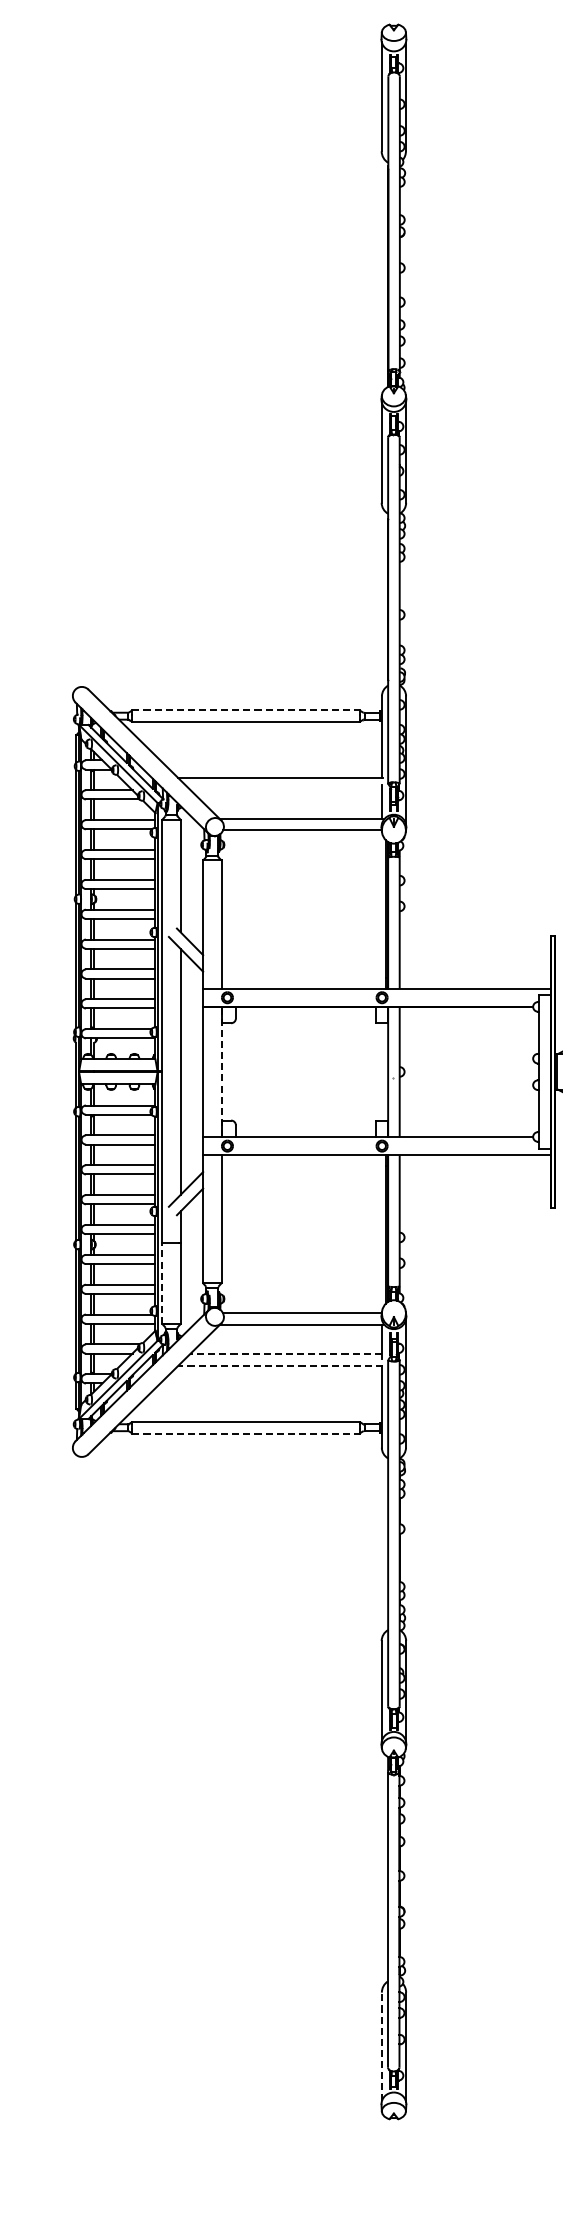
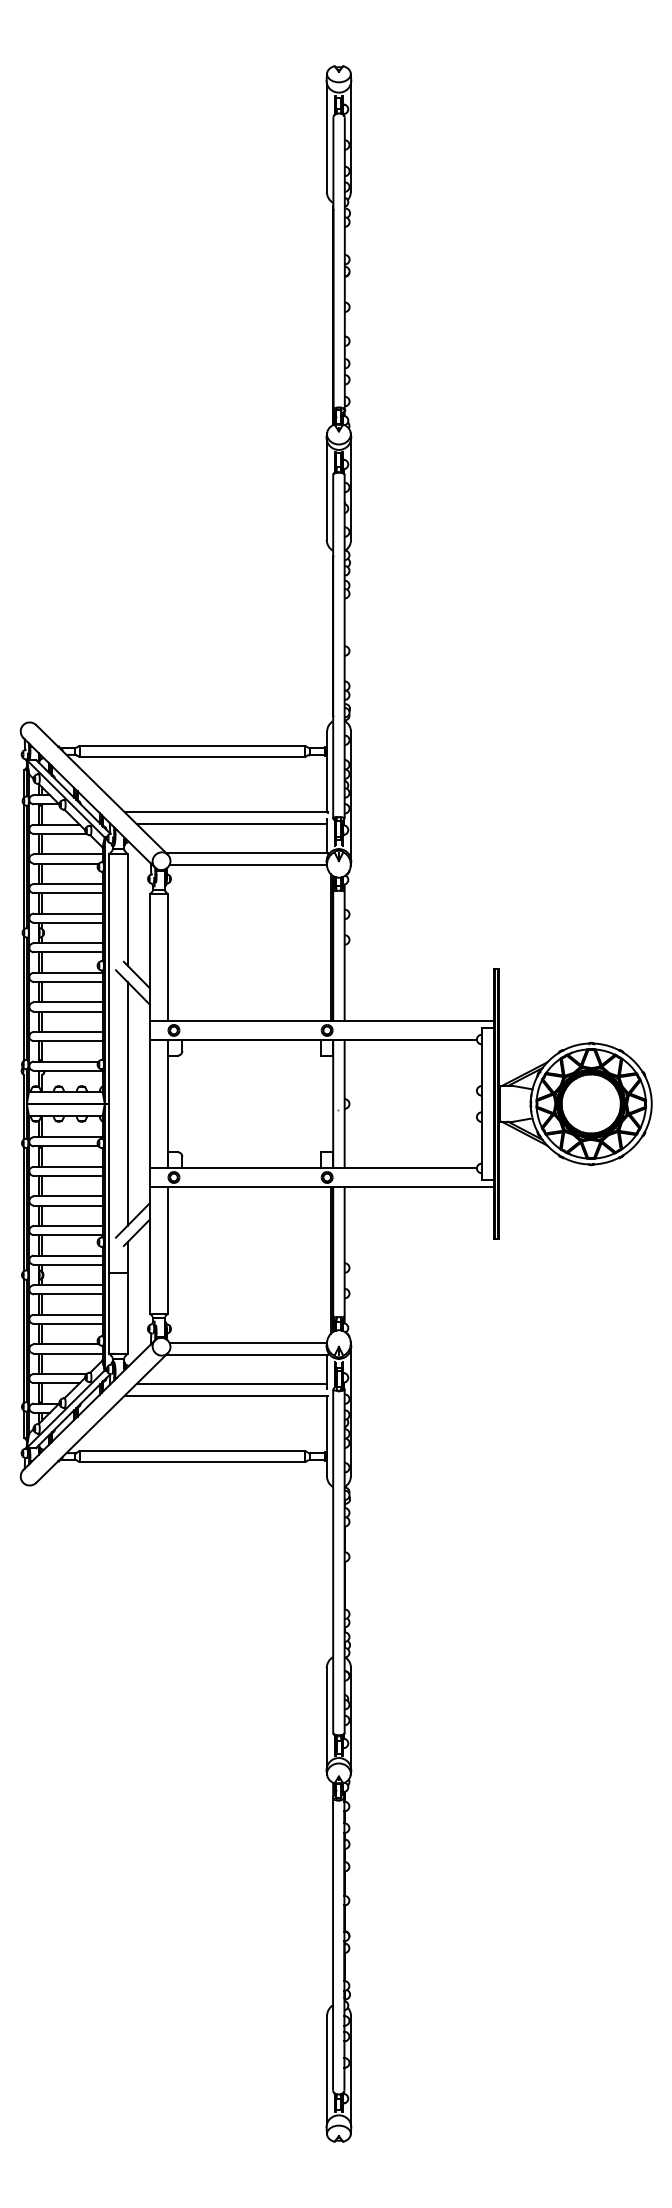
line: (246, 710) -> (192, 745), dashed -> solid
line: (285, 788) -> (231, 823), added
line: (221, 1071) -> (168, 1103), dashed -> solid
line: (162, 1283) -> (109, 1313), dashed -> solid
line: (285, 1353) -> (231, 1383), dashed -> solid
line: (280, 1366) -> (226, 1395), dashed -> solid
line: (246, 1433) -> (192, 1462), dashed -> solid
line: (381, 2047) -> (326, 2070), dashed -> solid

